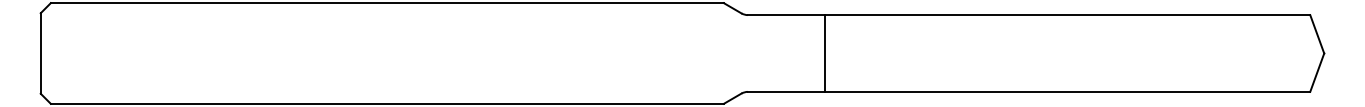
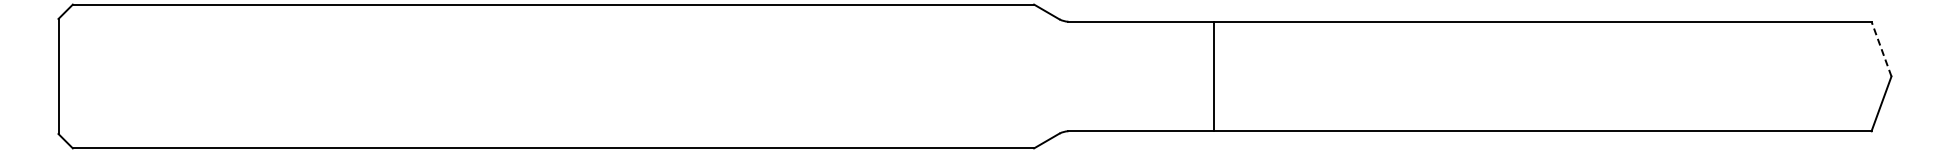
line: (1317, 33) -> (1881, 48), solid -> dashed
line: (824, 53) -> (1214, 76), moved

